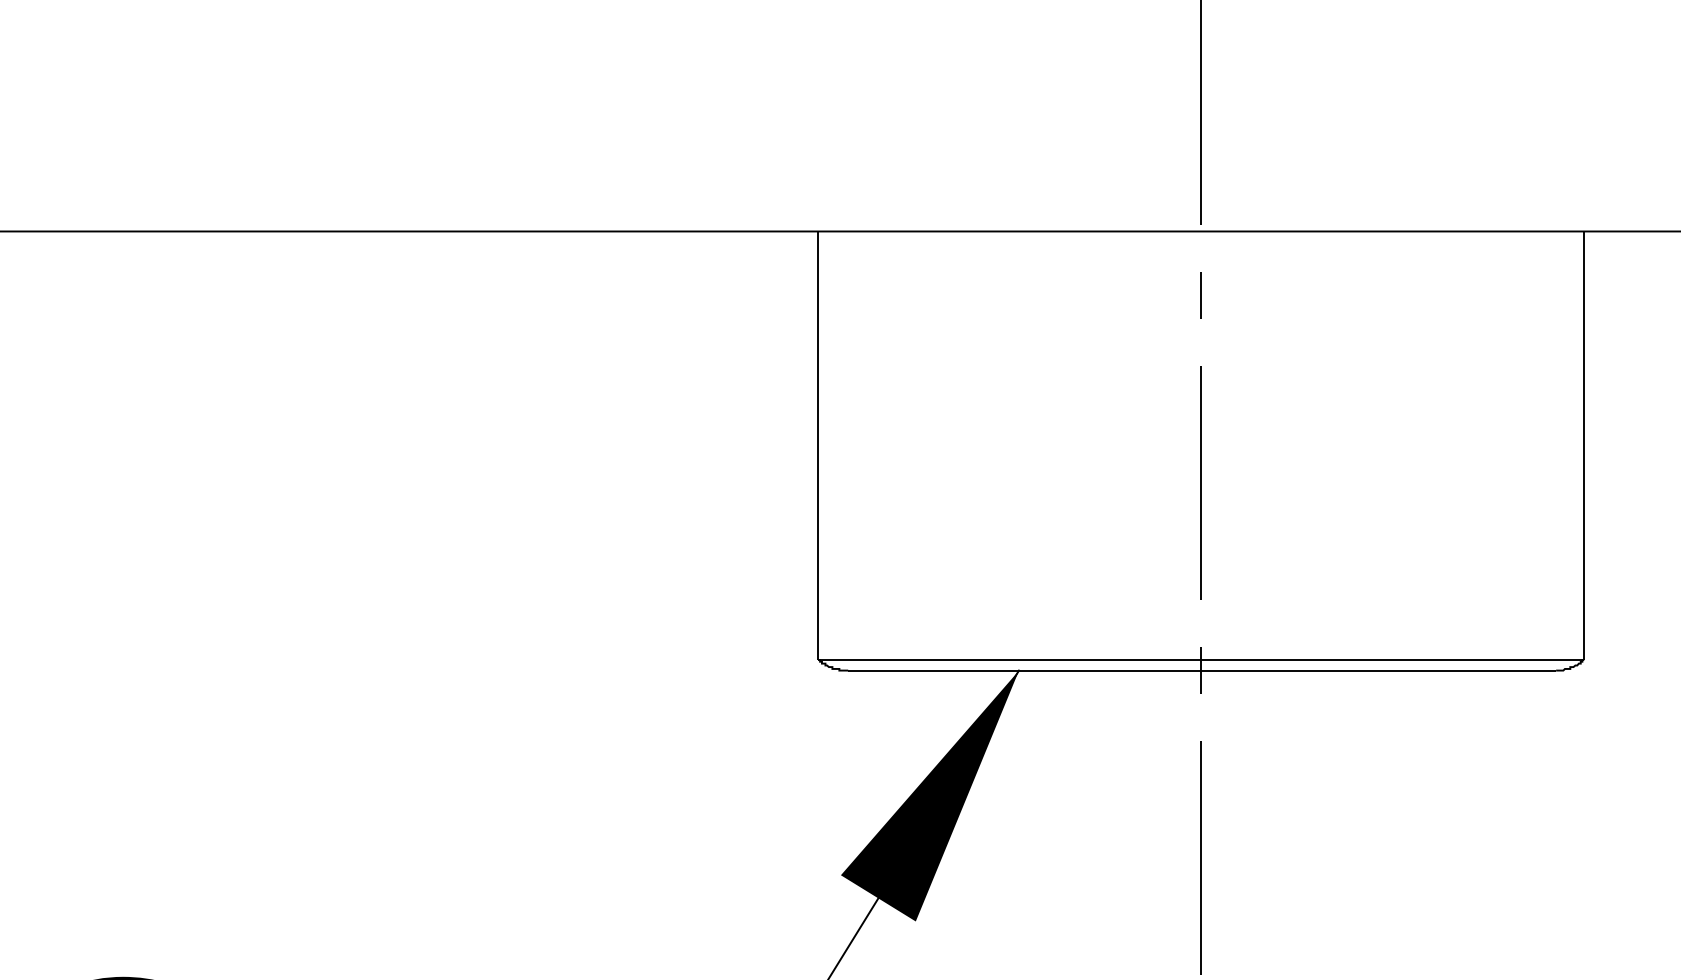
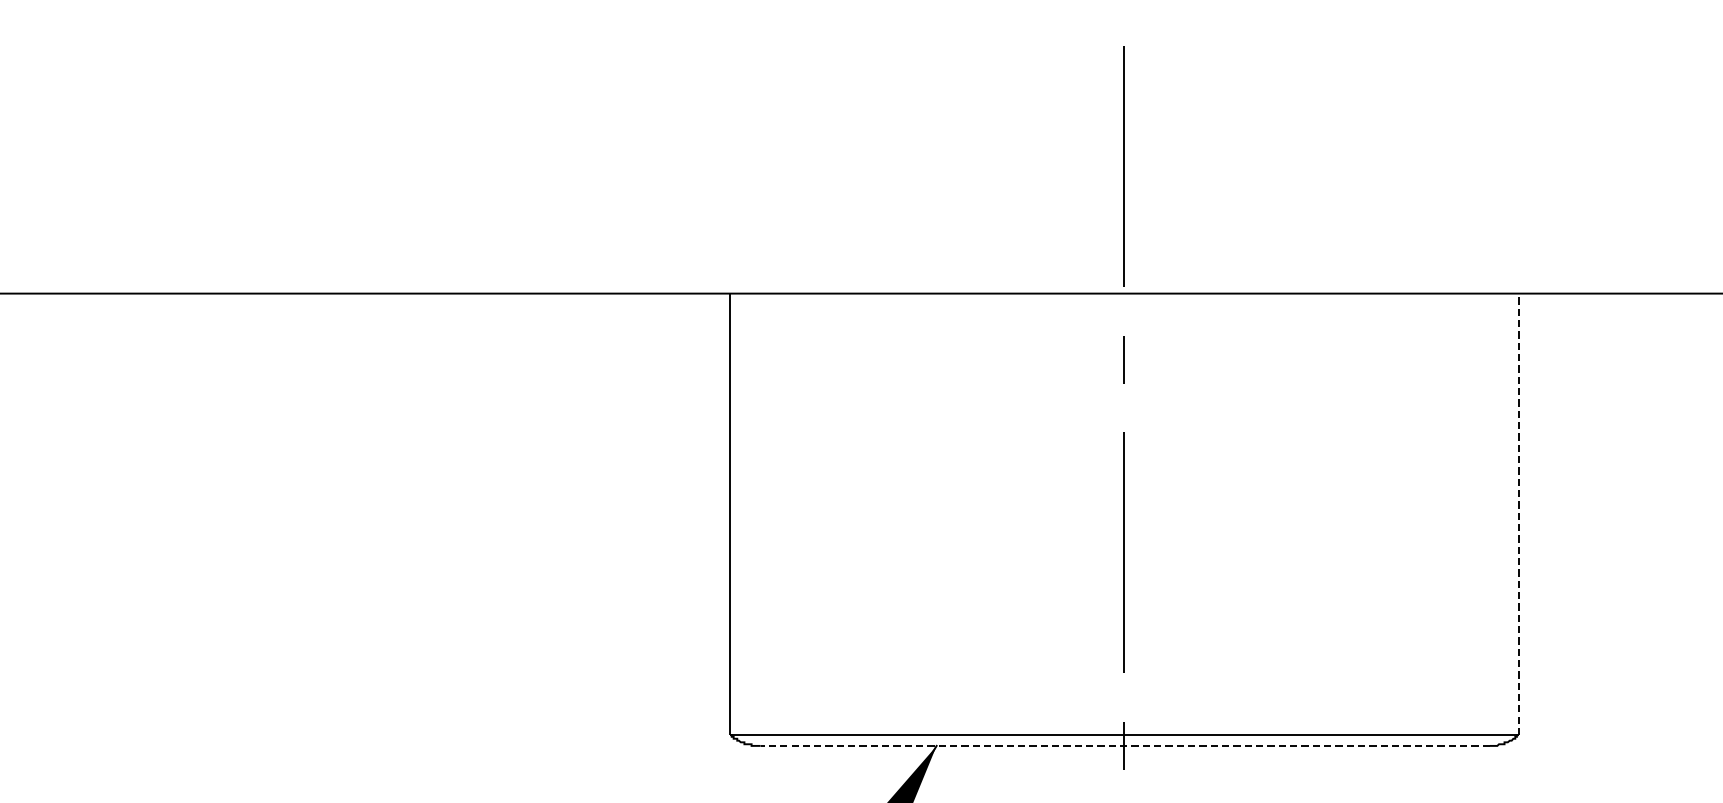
line: (1584, 445) -> (1519, 514), solid -> dashed
line: (1202, 670) -> (1125, 745), solid -> dashed

